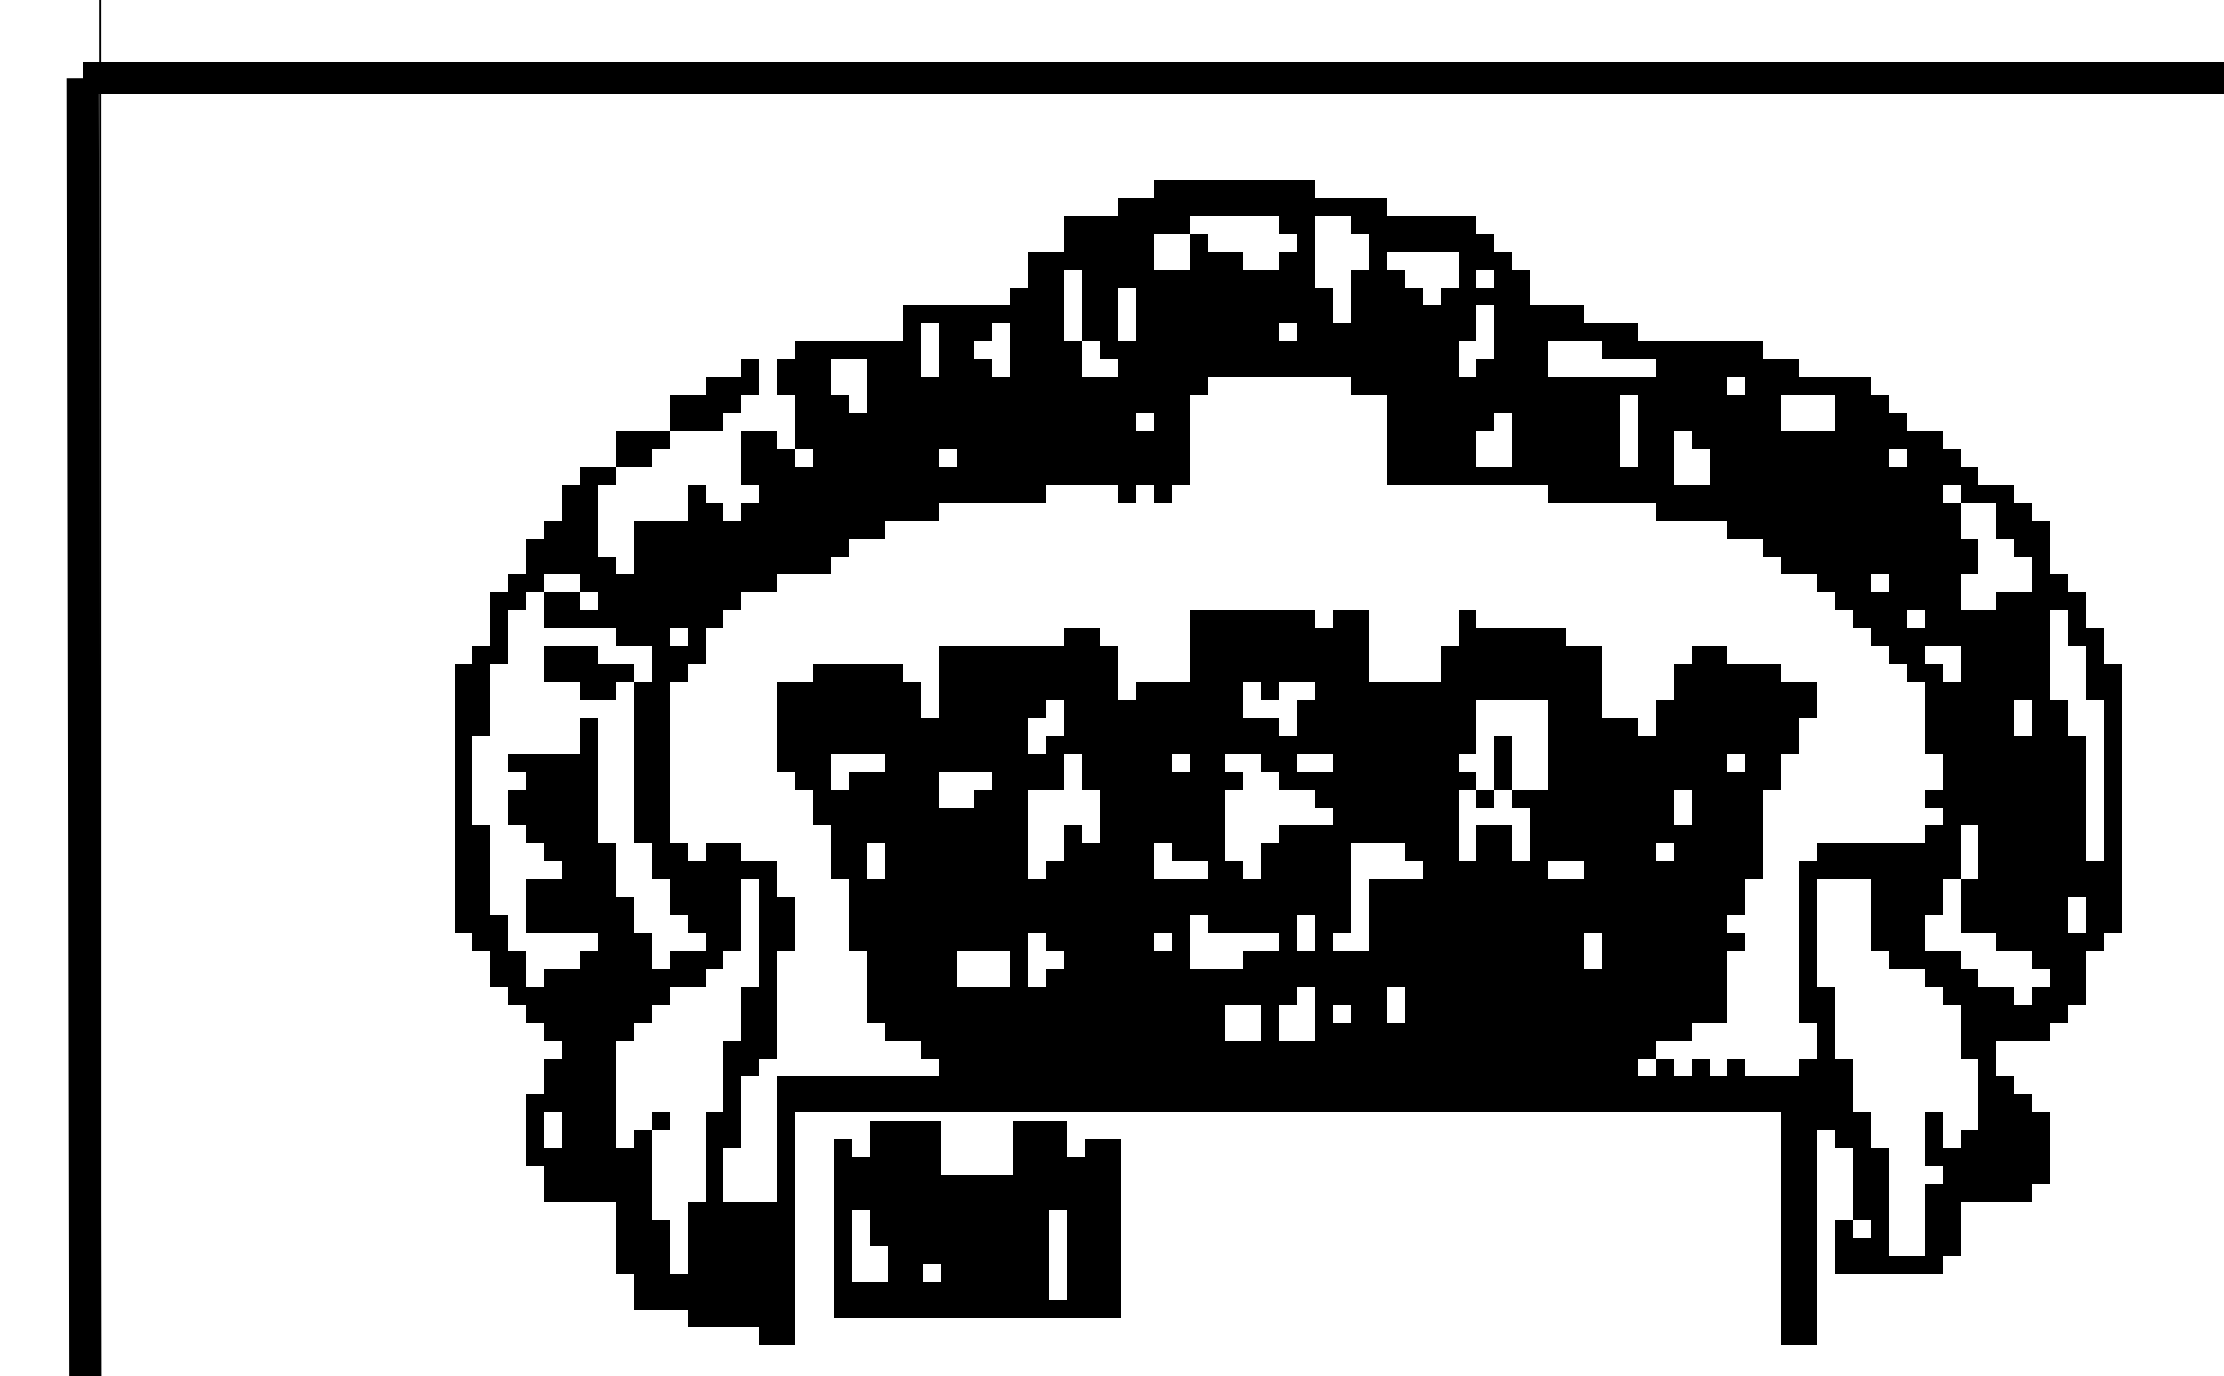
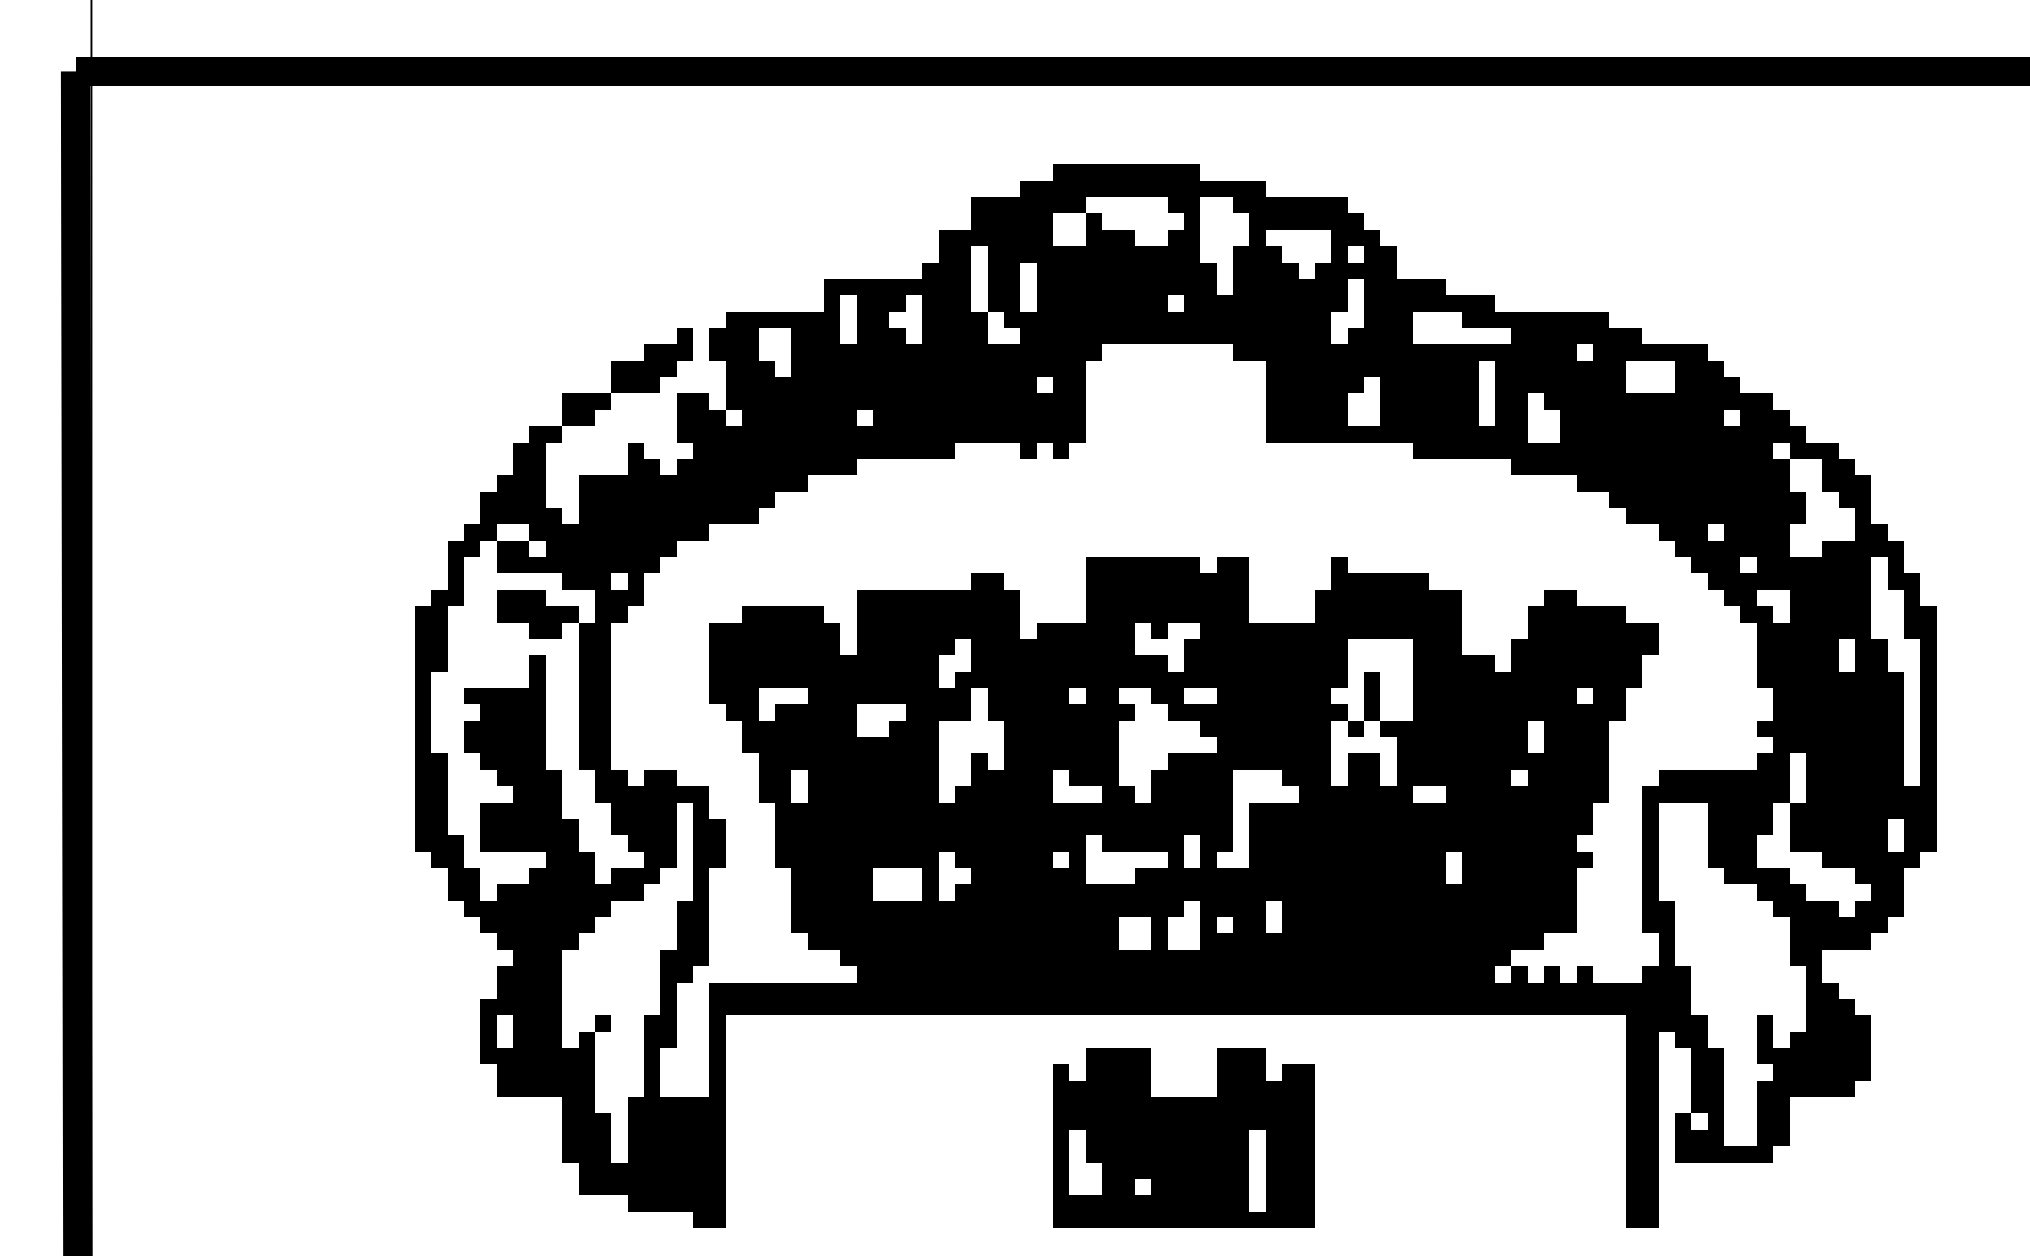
part: (976, 1218) -> (1183, 1137), moved

